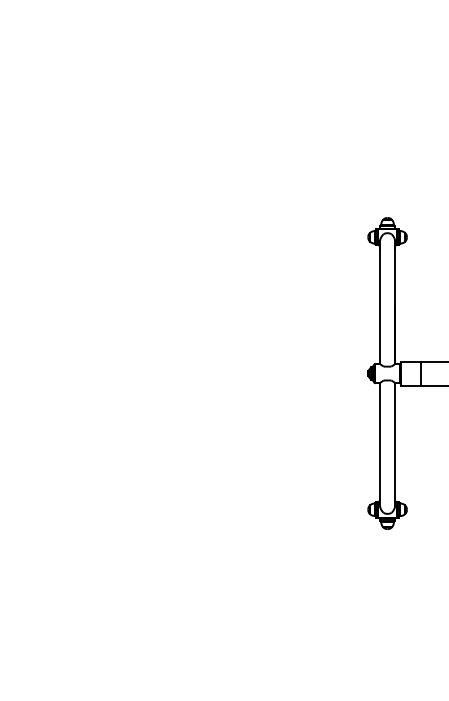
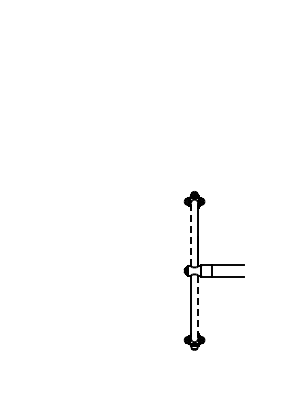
line: (379, 303) -> (190, 235), solid -> dashed
line: (395, 443) -> (198, 306), solid -> dashed

